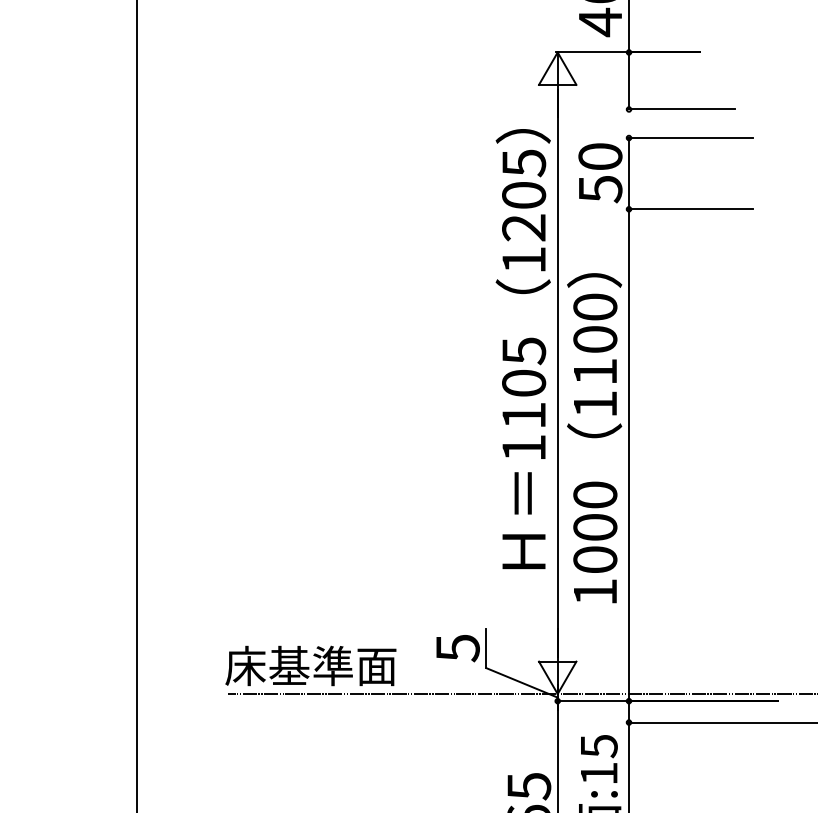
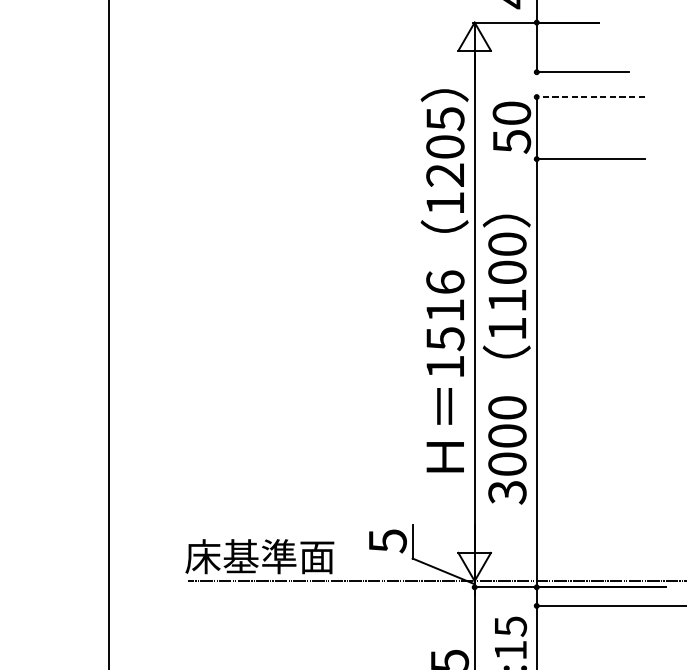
line: (690, 138) -> (590, 97), solid -> dashed
text: (524, 383) -> (445, 310), 1105 -> 1516
text: (595, 592) -> (507, 492), 1000 -> 3000

